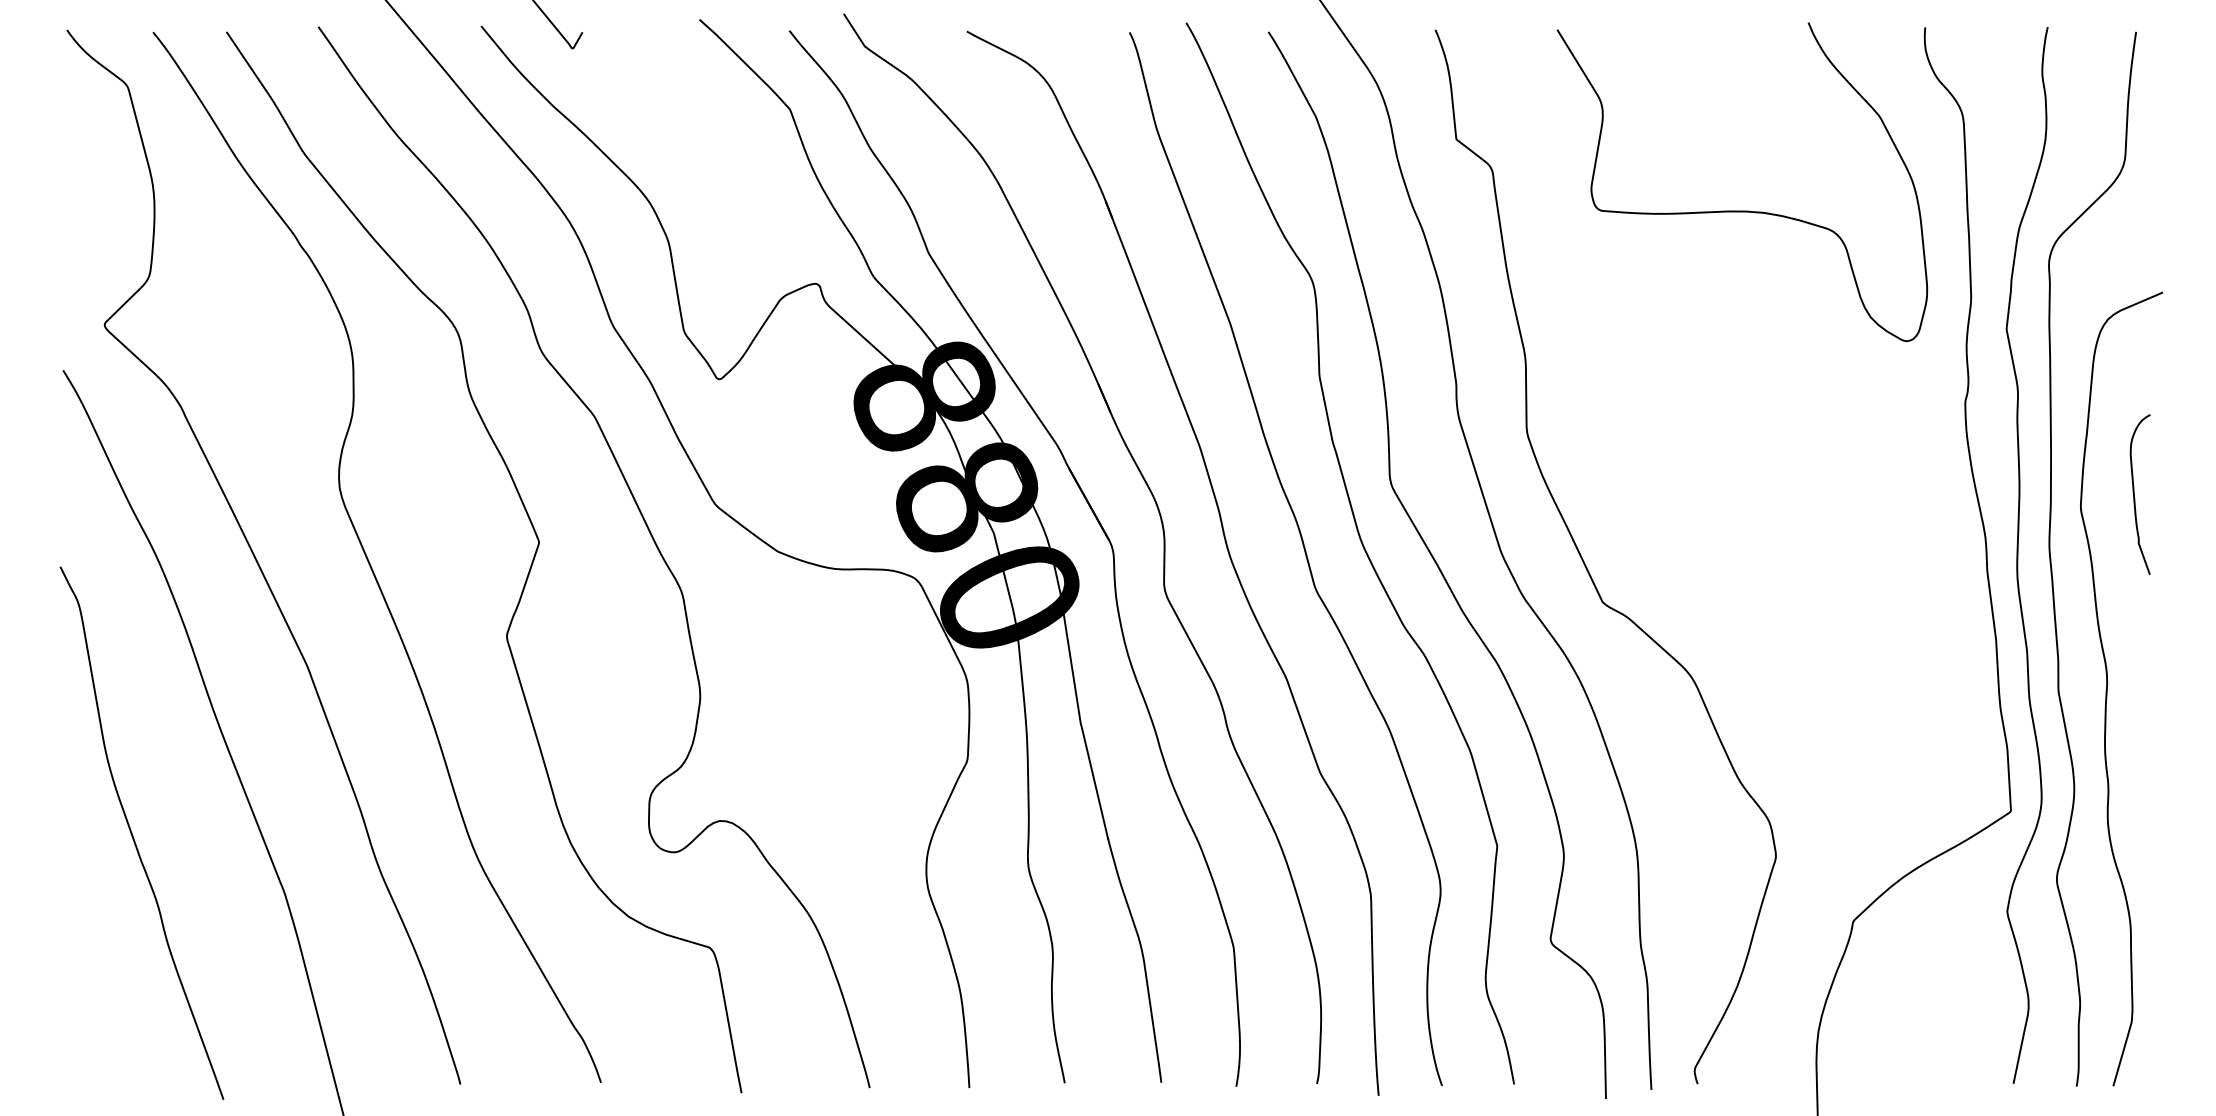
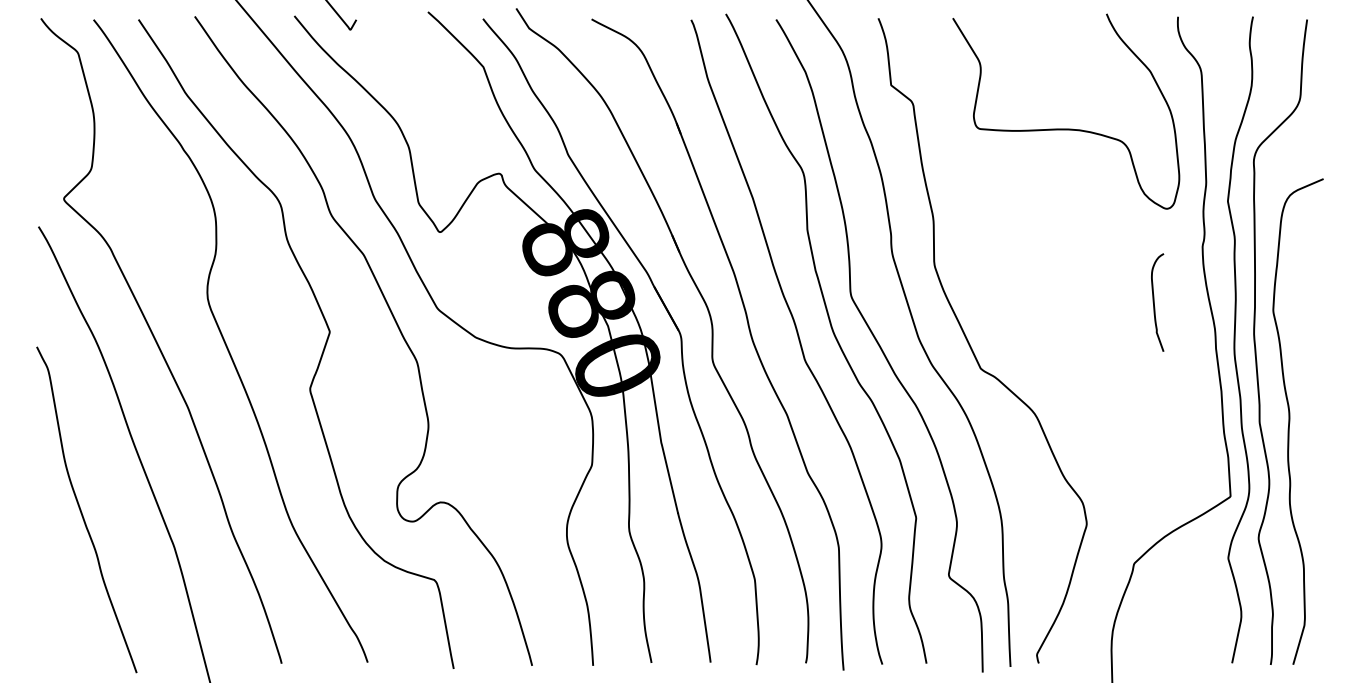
curve: (2135, 494) -> (1154, 302), moved

